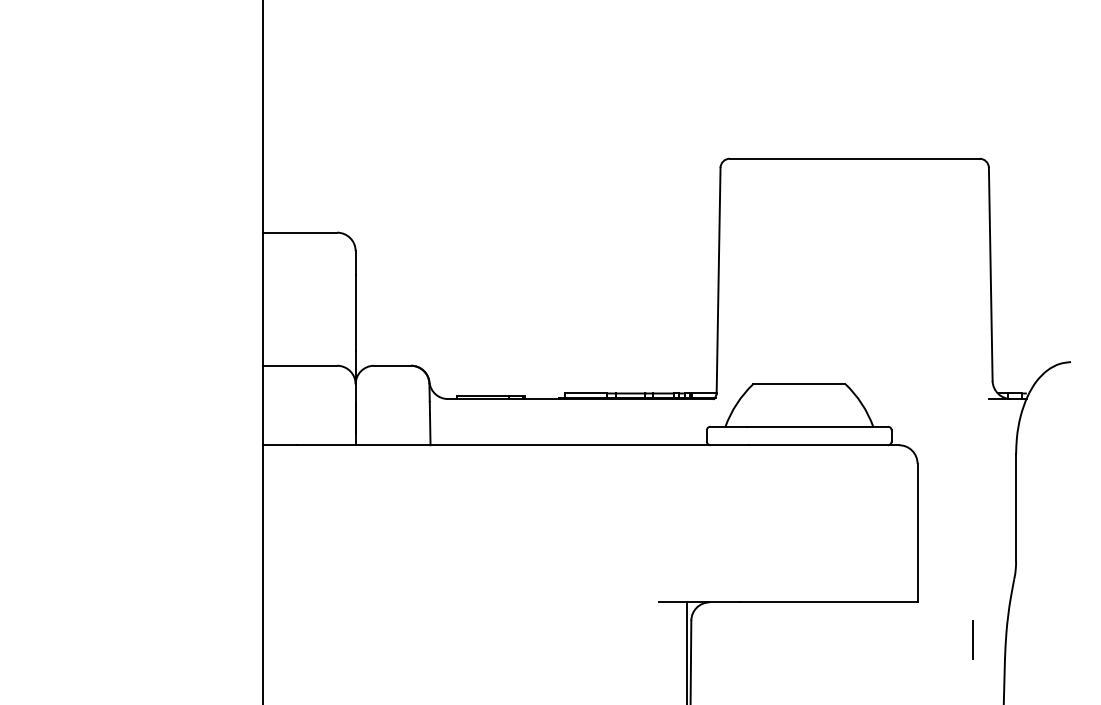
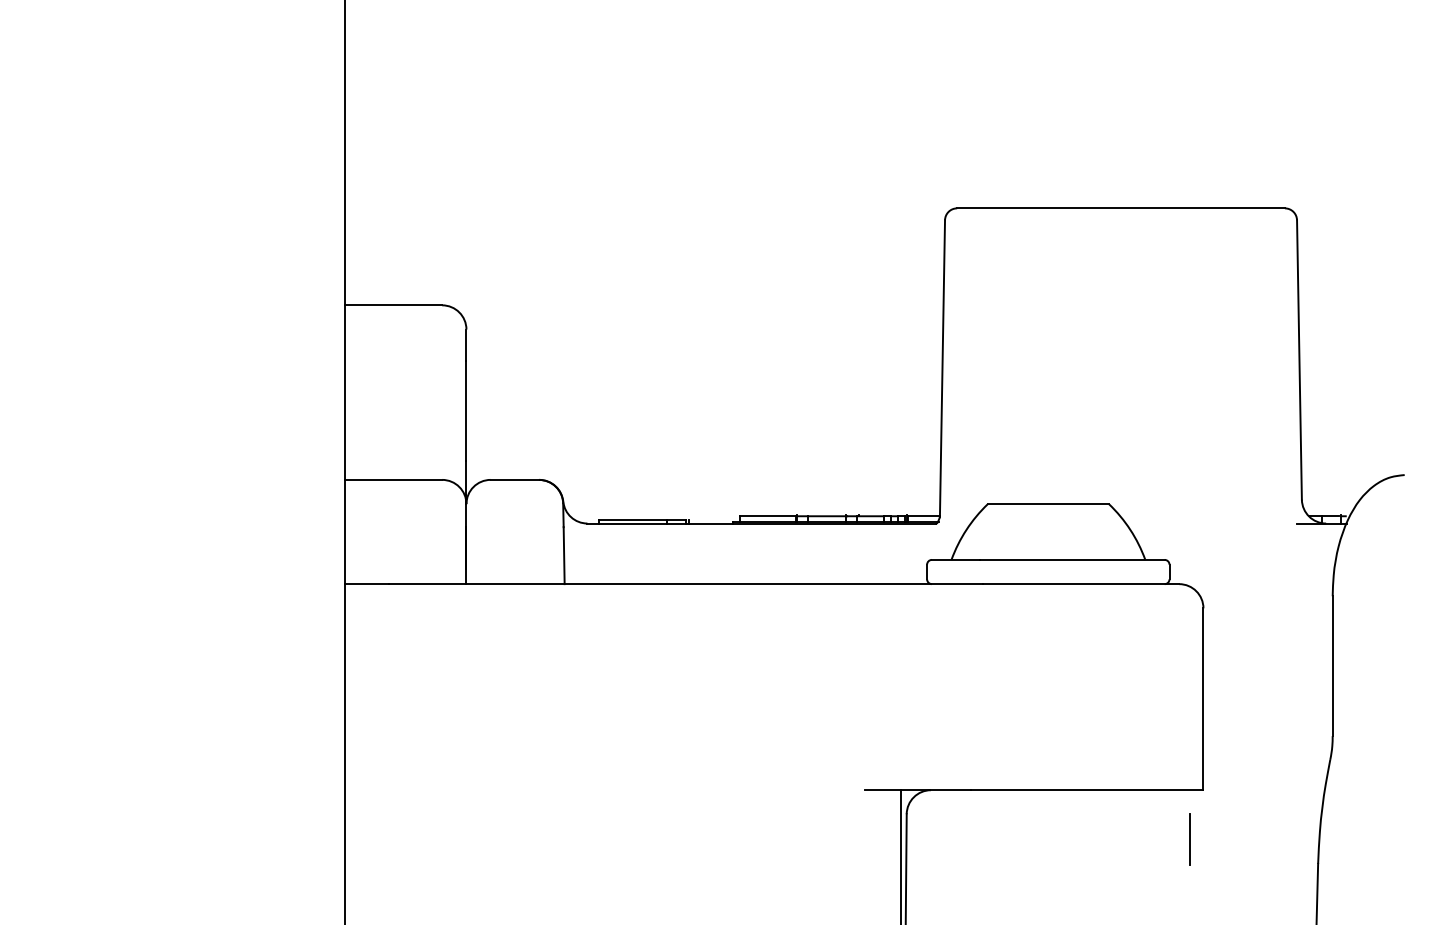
line: (972, 639) -> (1189, 839), moved

